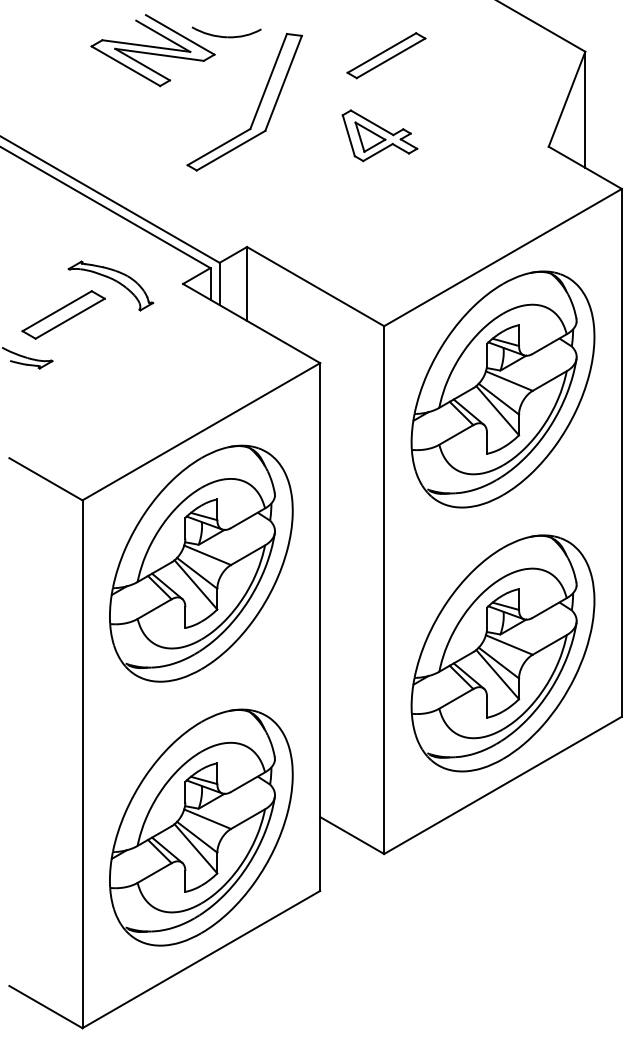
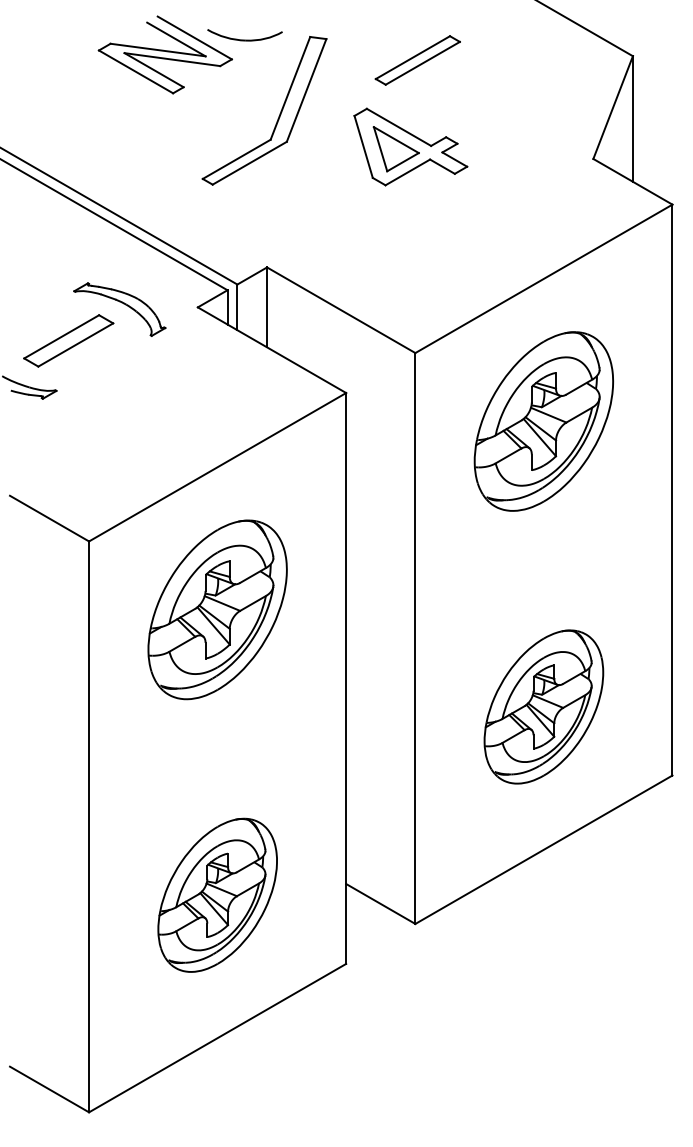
part: (379, 135) -> (410, 146), size x1.4
part: (502, 389) -> (543, 421), size x0.7
part: (201, 563) -> (217, 609), size x0.7
part: (502, 653) -> (543, 707), size x0.6
part: (201, 827) -> (217, 895), size x0.6

